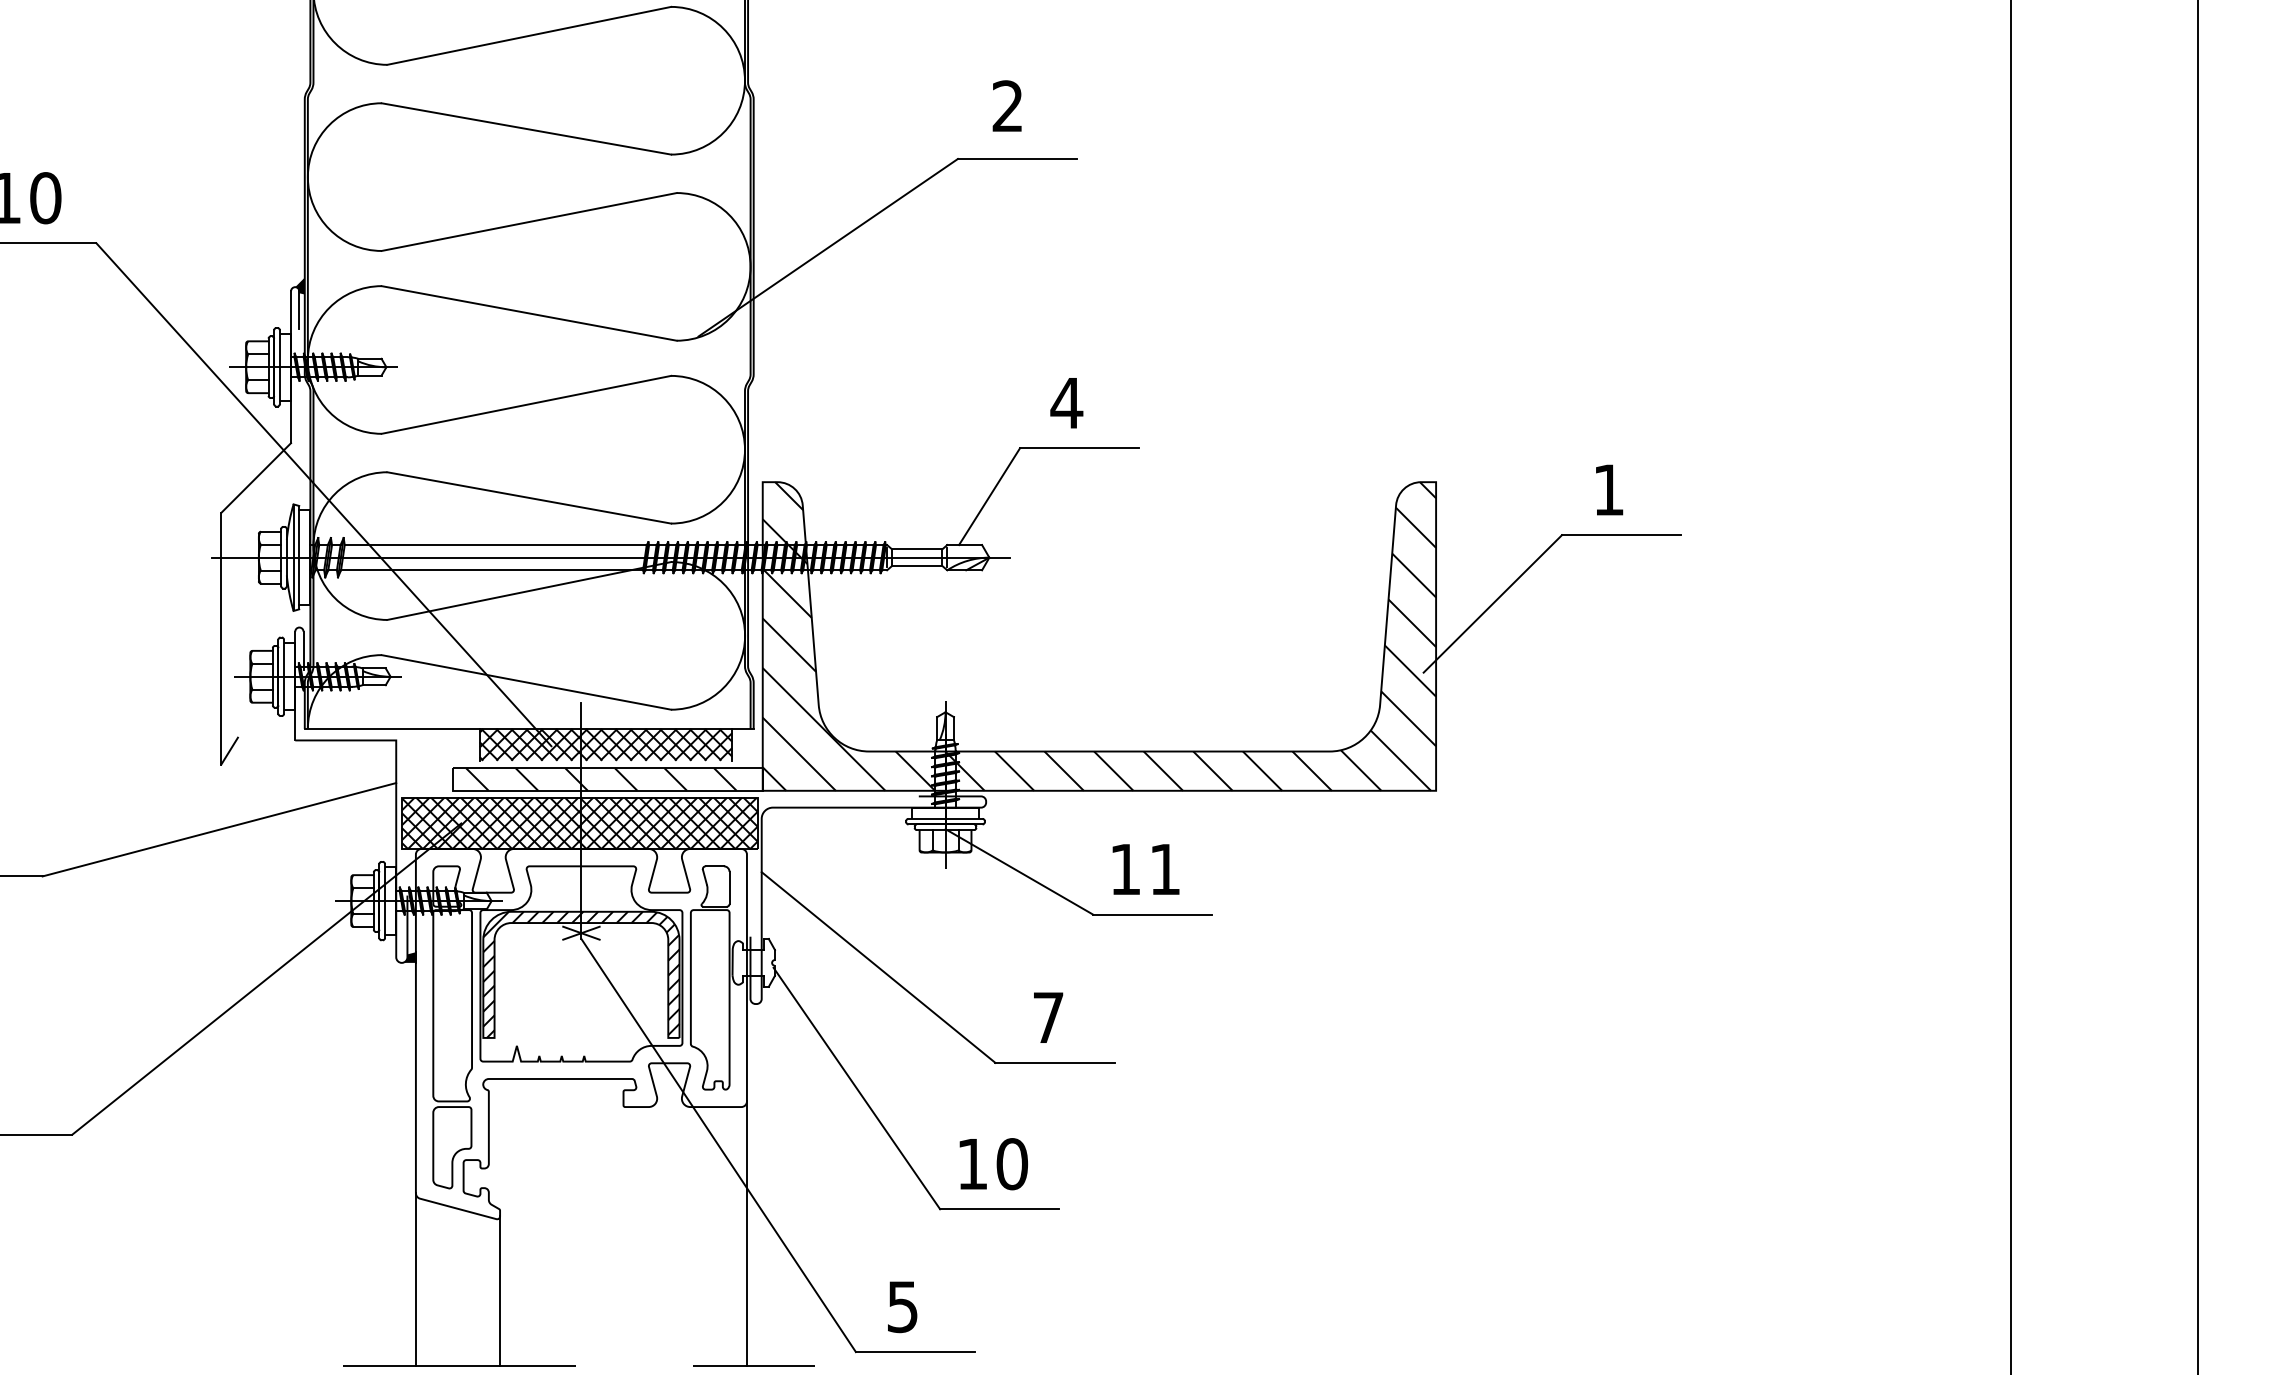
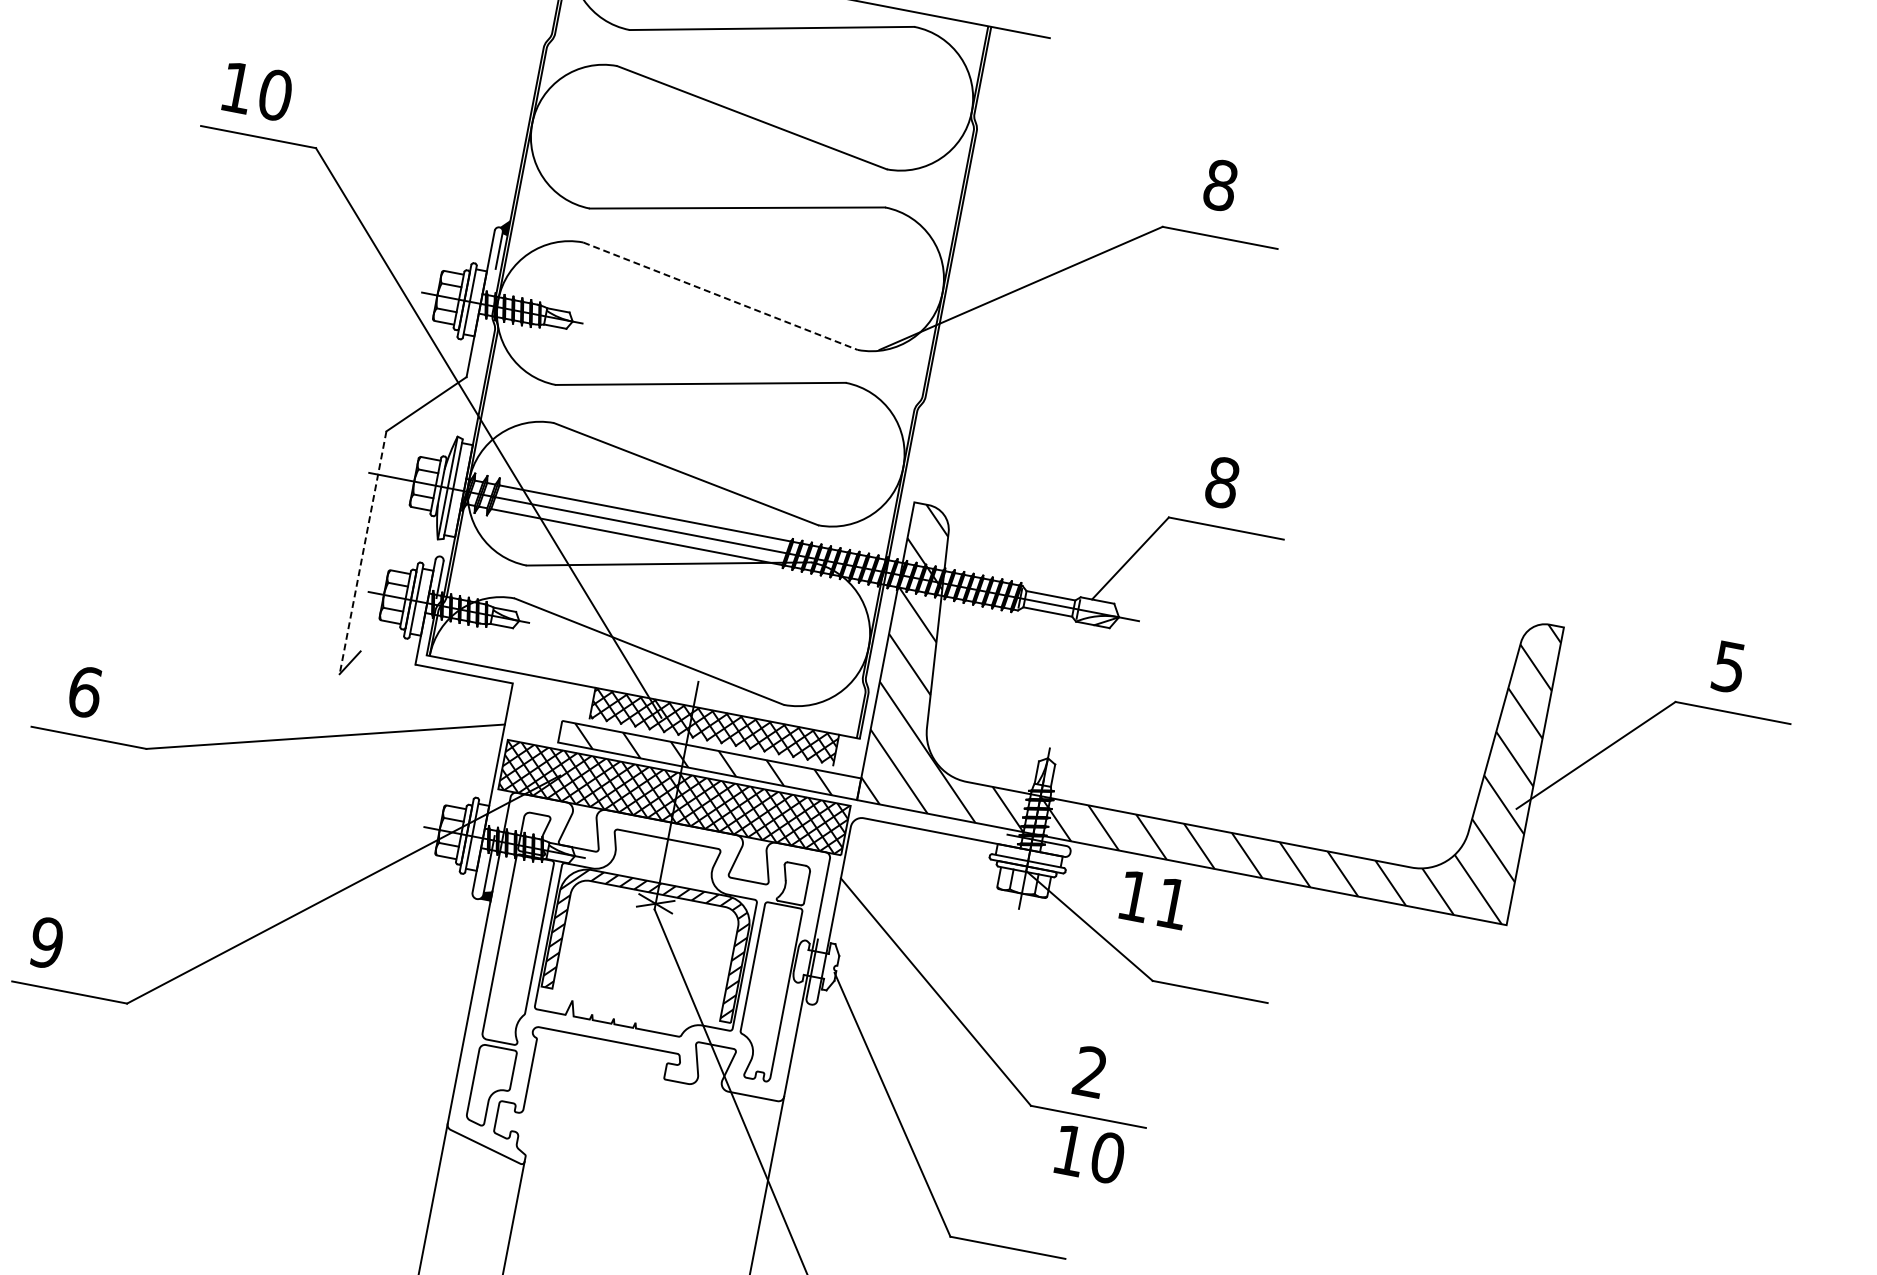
text: (1007, 106) -> (1220, 185), 2 -> 8
line: (529, 313) -> (720, 296), solid -> dashed
text: (1066, 403) -> (1222, 482), 4 -> 8
text: (1608, 490) -> (1728, 667), 1 -> 5
line: (221, 638) -> (363, 552), solid -> dashed
text: (1145, 869) -> (1153, 899), moved
text: (1048, 1016) -> (1090, 1070), 7 -> 2
text: (993, 1164) -> (1089, 1154), moved

